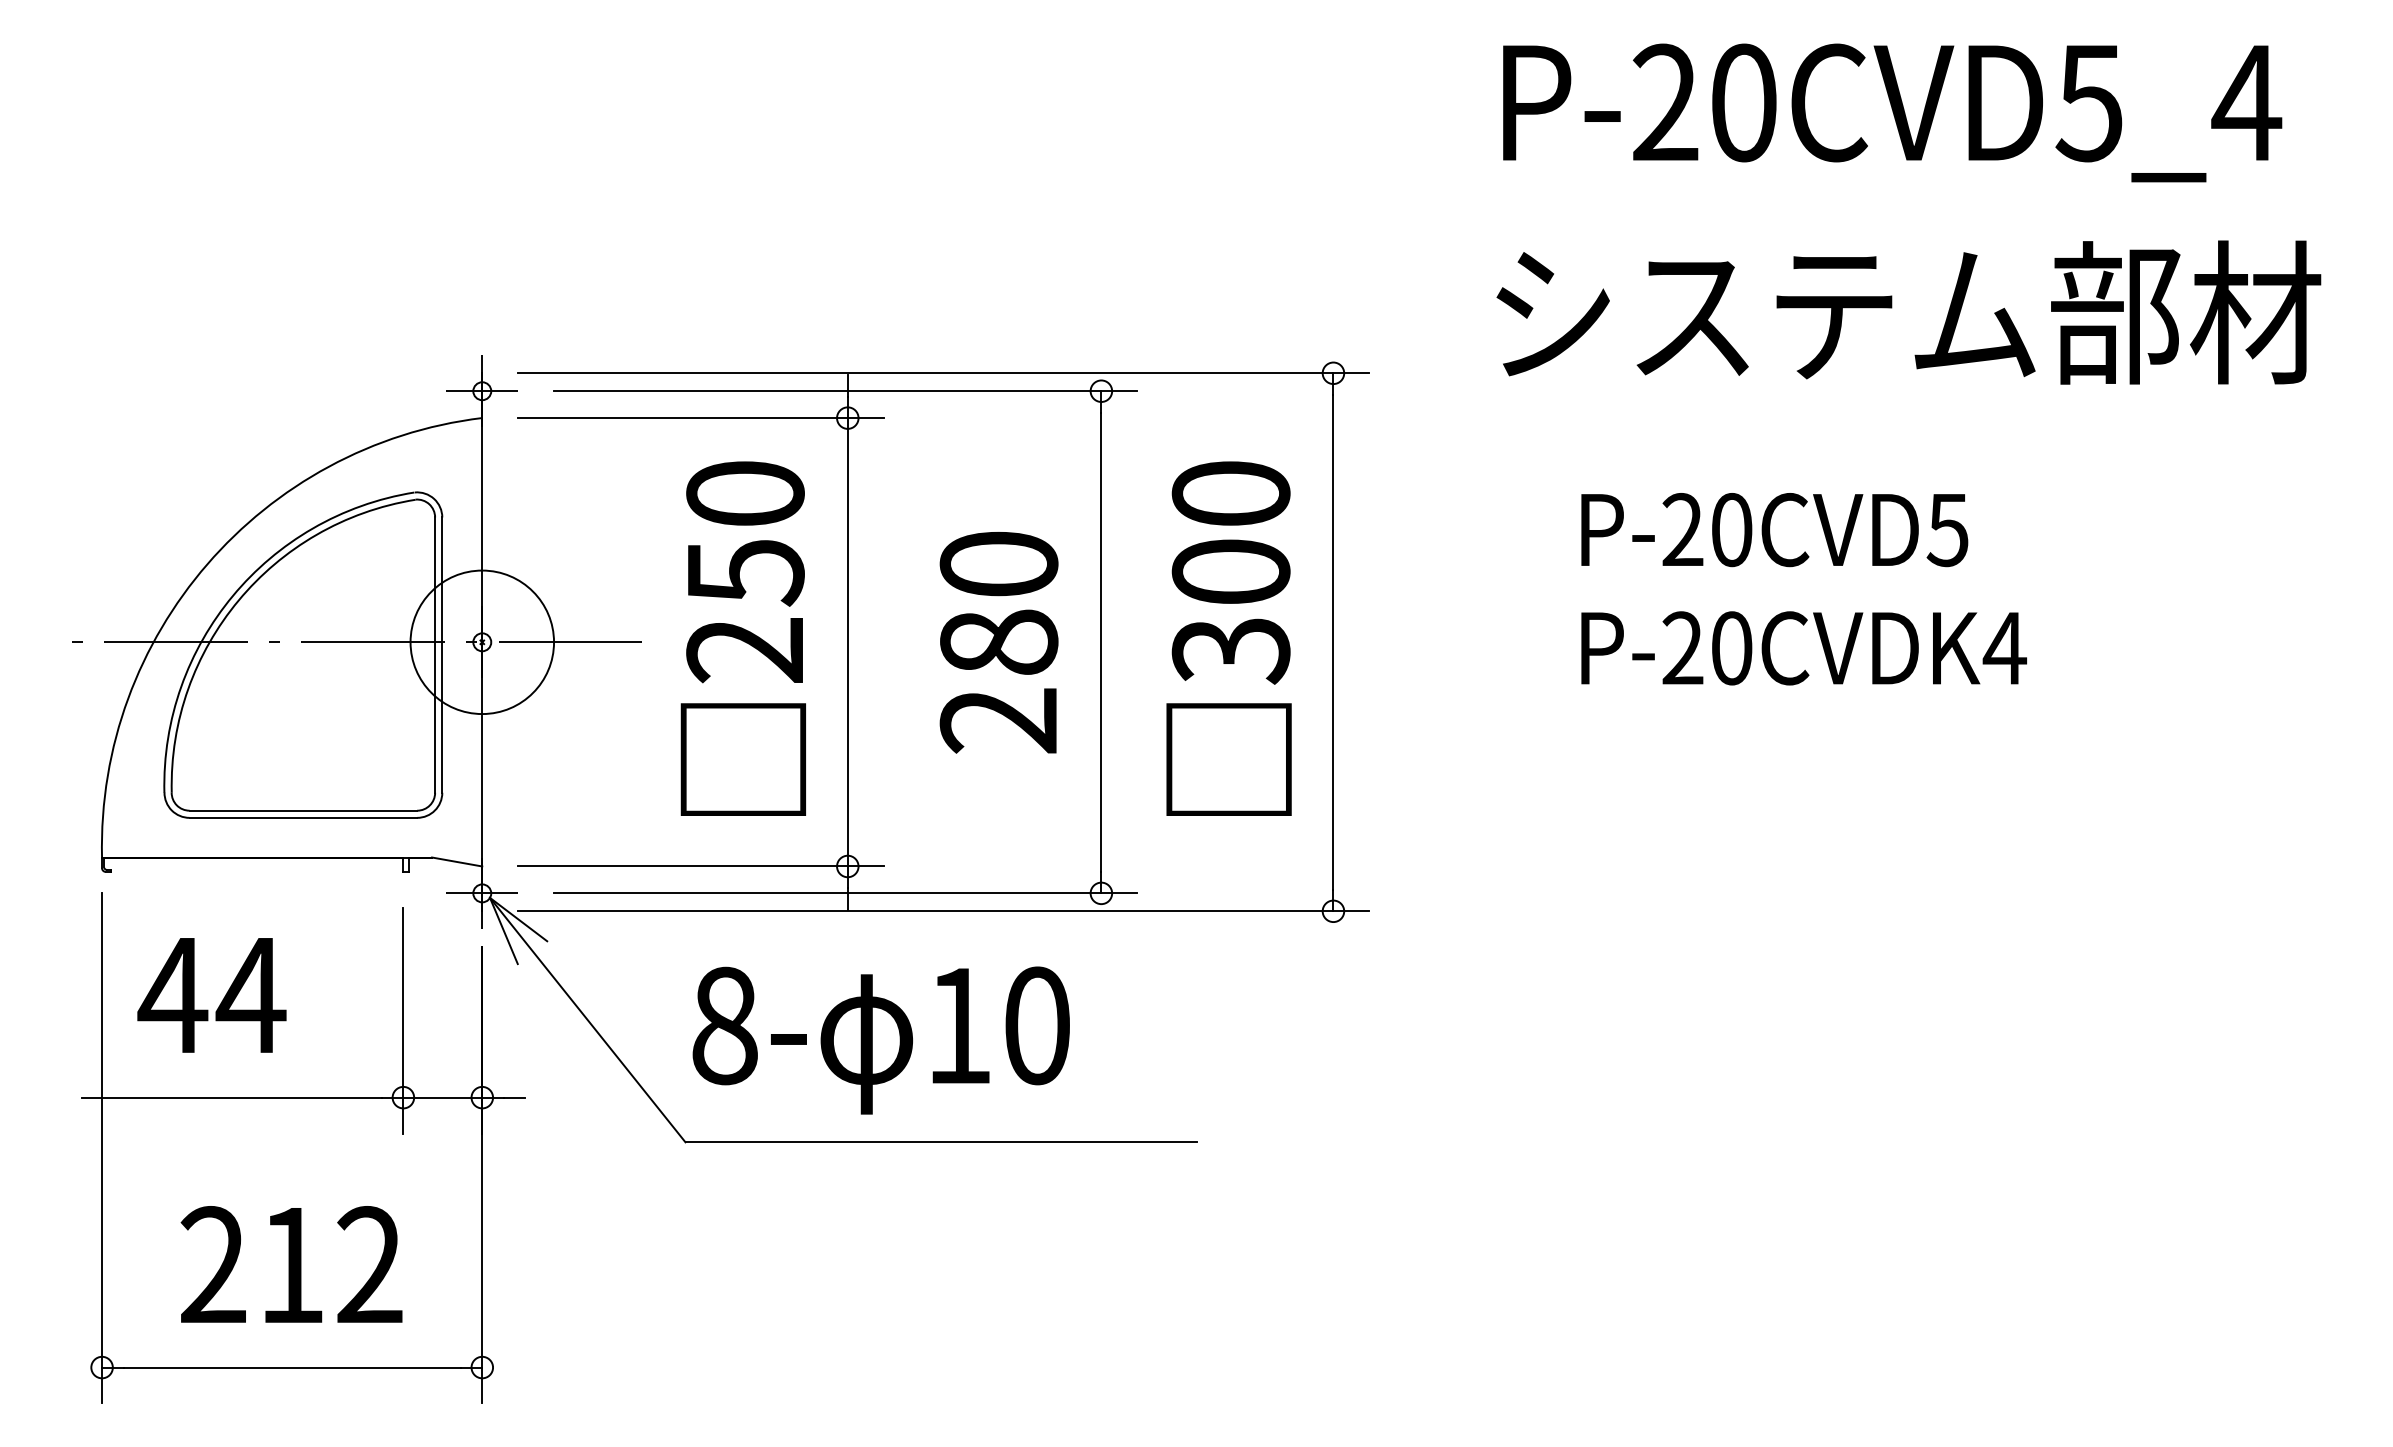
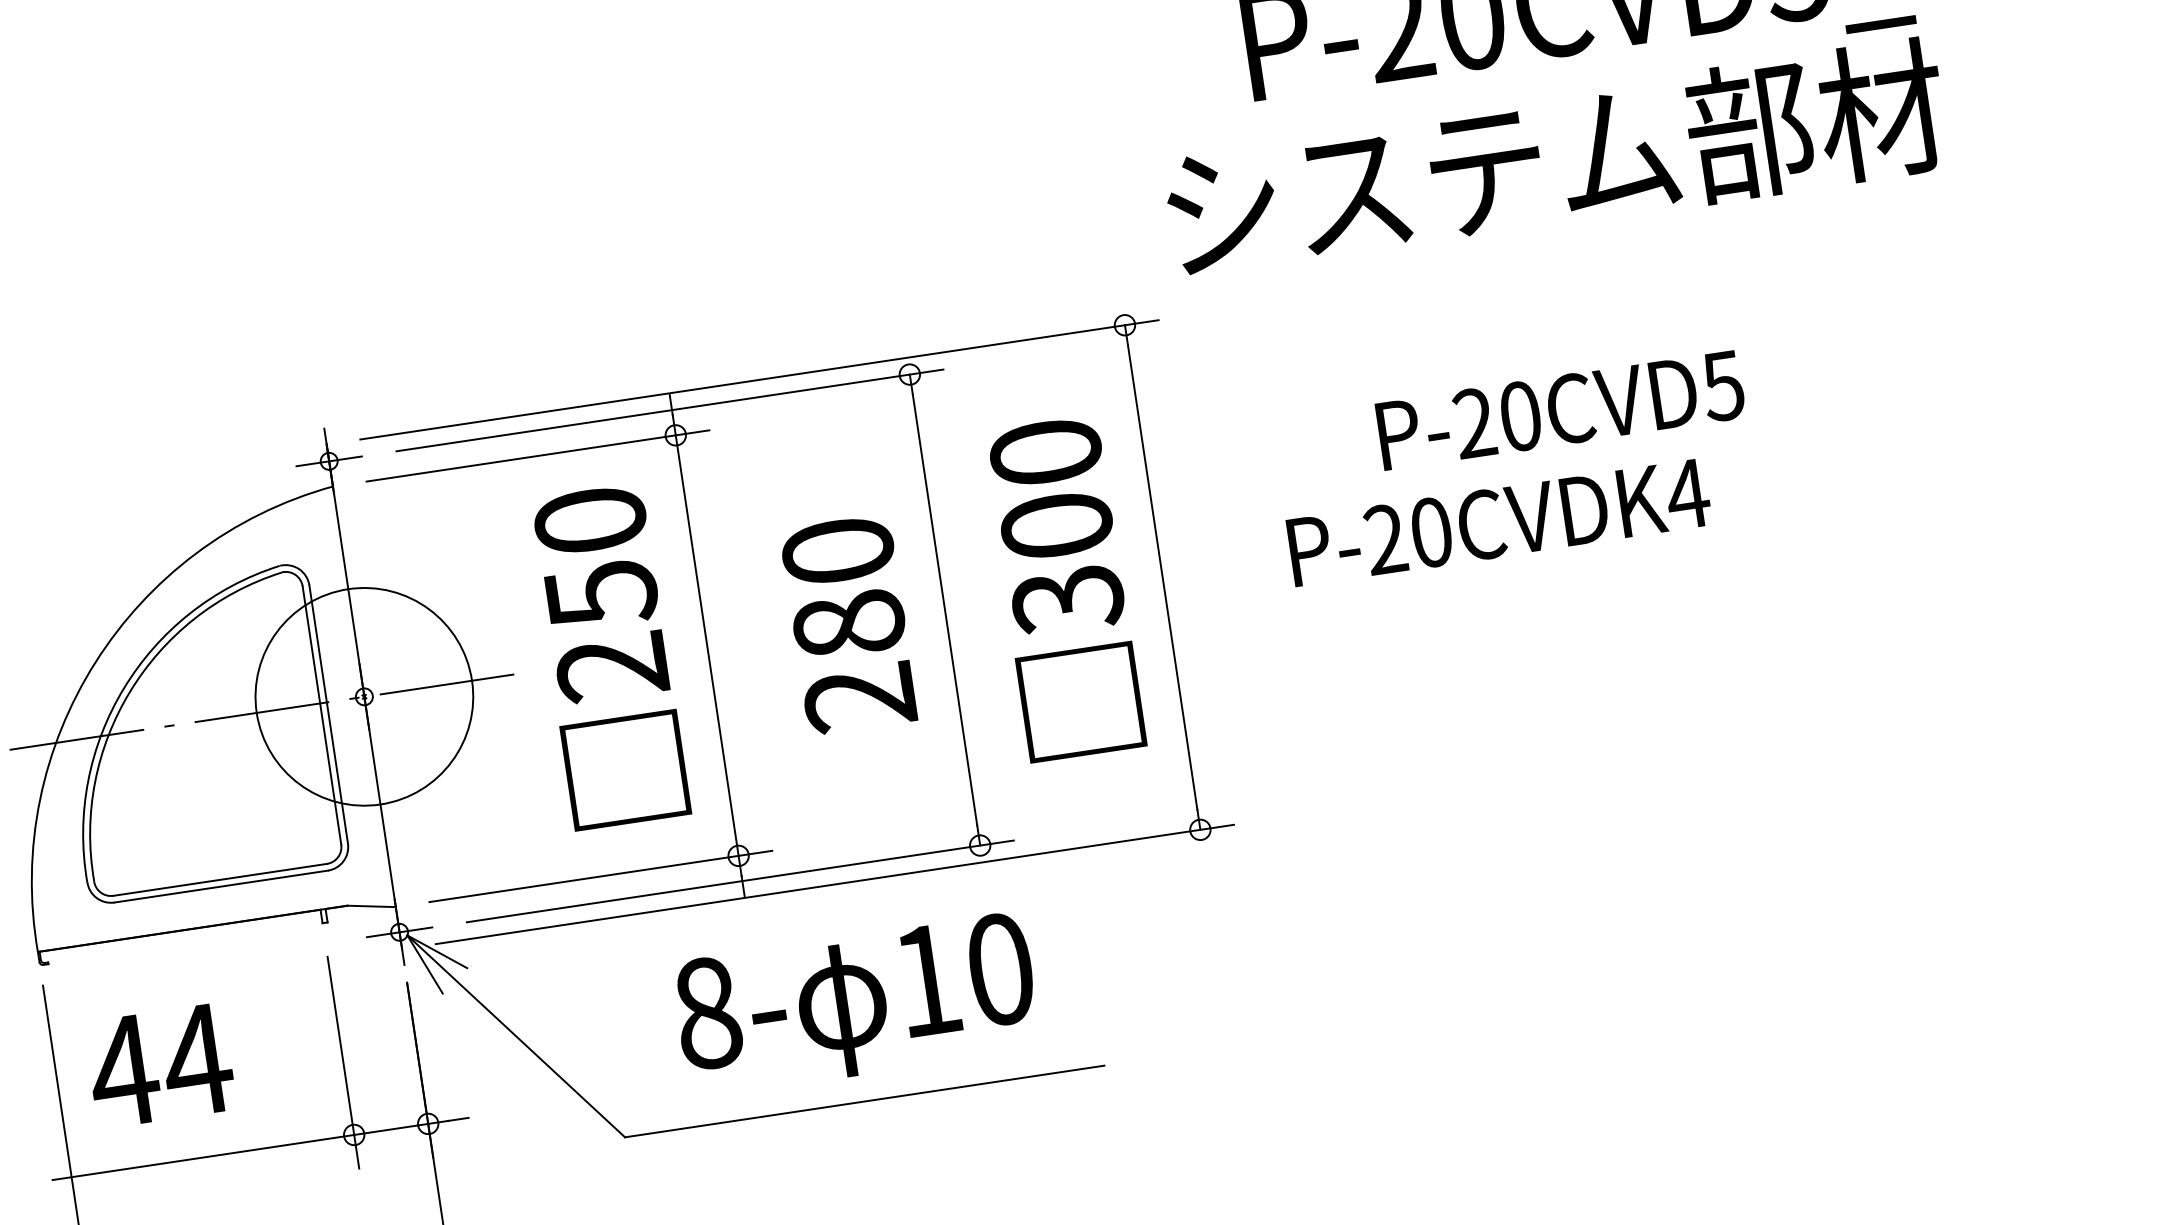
text: (1908, 312) -> (1555, 159), moved
circle: (482, 642) -> (364, 697), size x1.6
text: (1803, 648) -> (1498, 522), moved
text: (880, 1040) -> (855, 1005), moved

